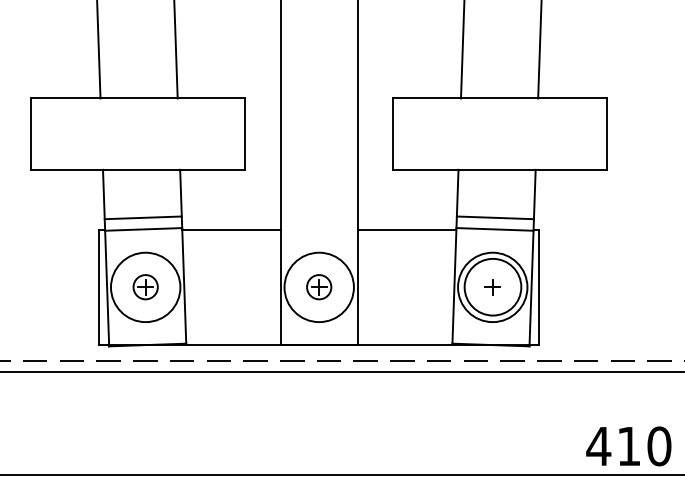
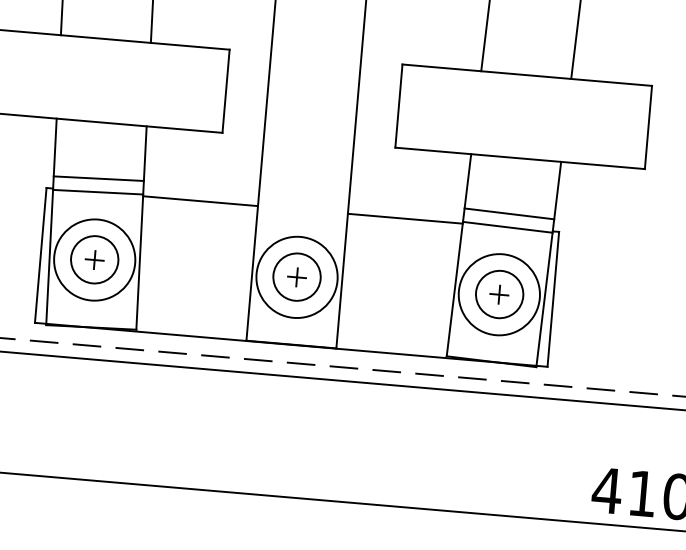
circle: (145, 286) -> (94, 258), size x1.67
circle: (318, 286) -> (296, 276), size x1.67
circle: (492, 286) -> (499, 293), size x0.71

